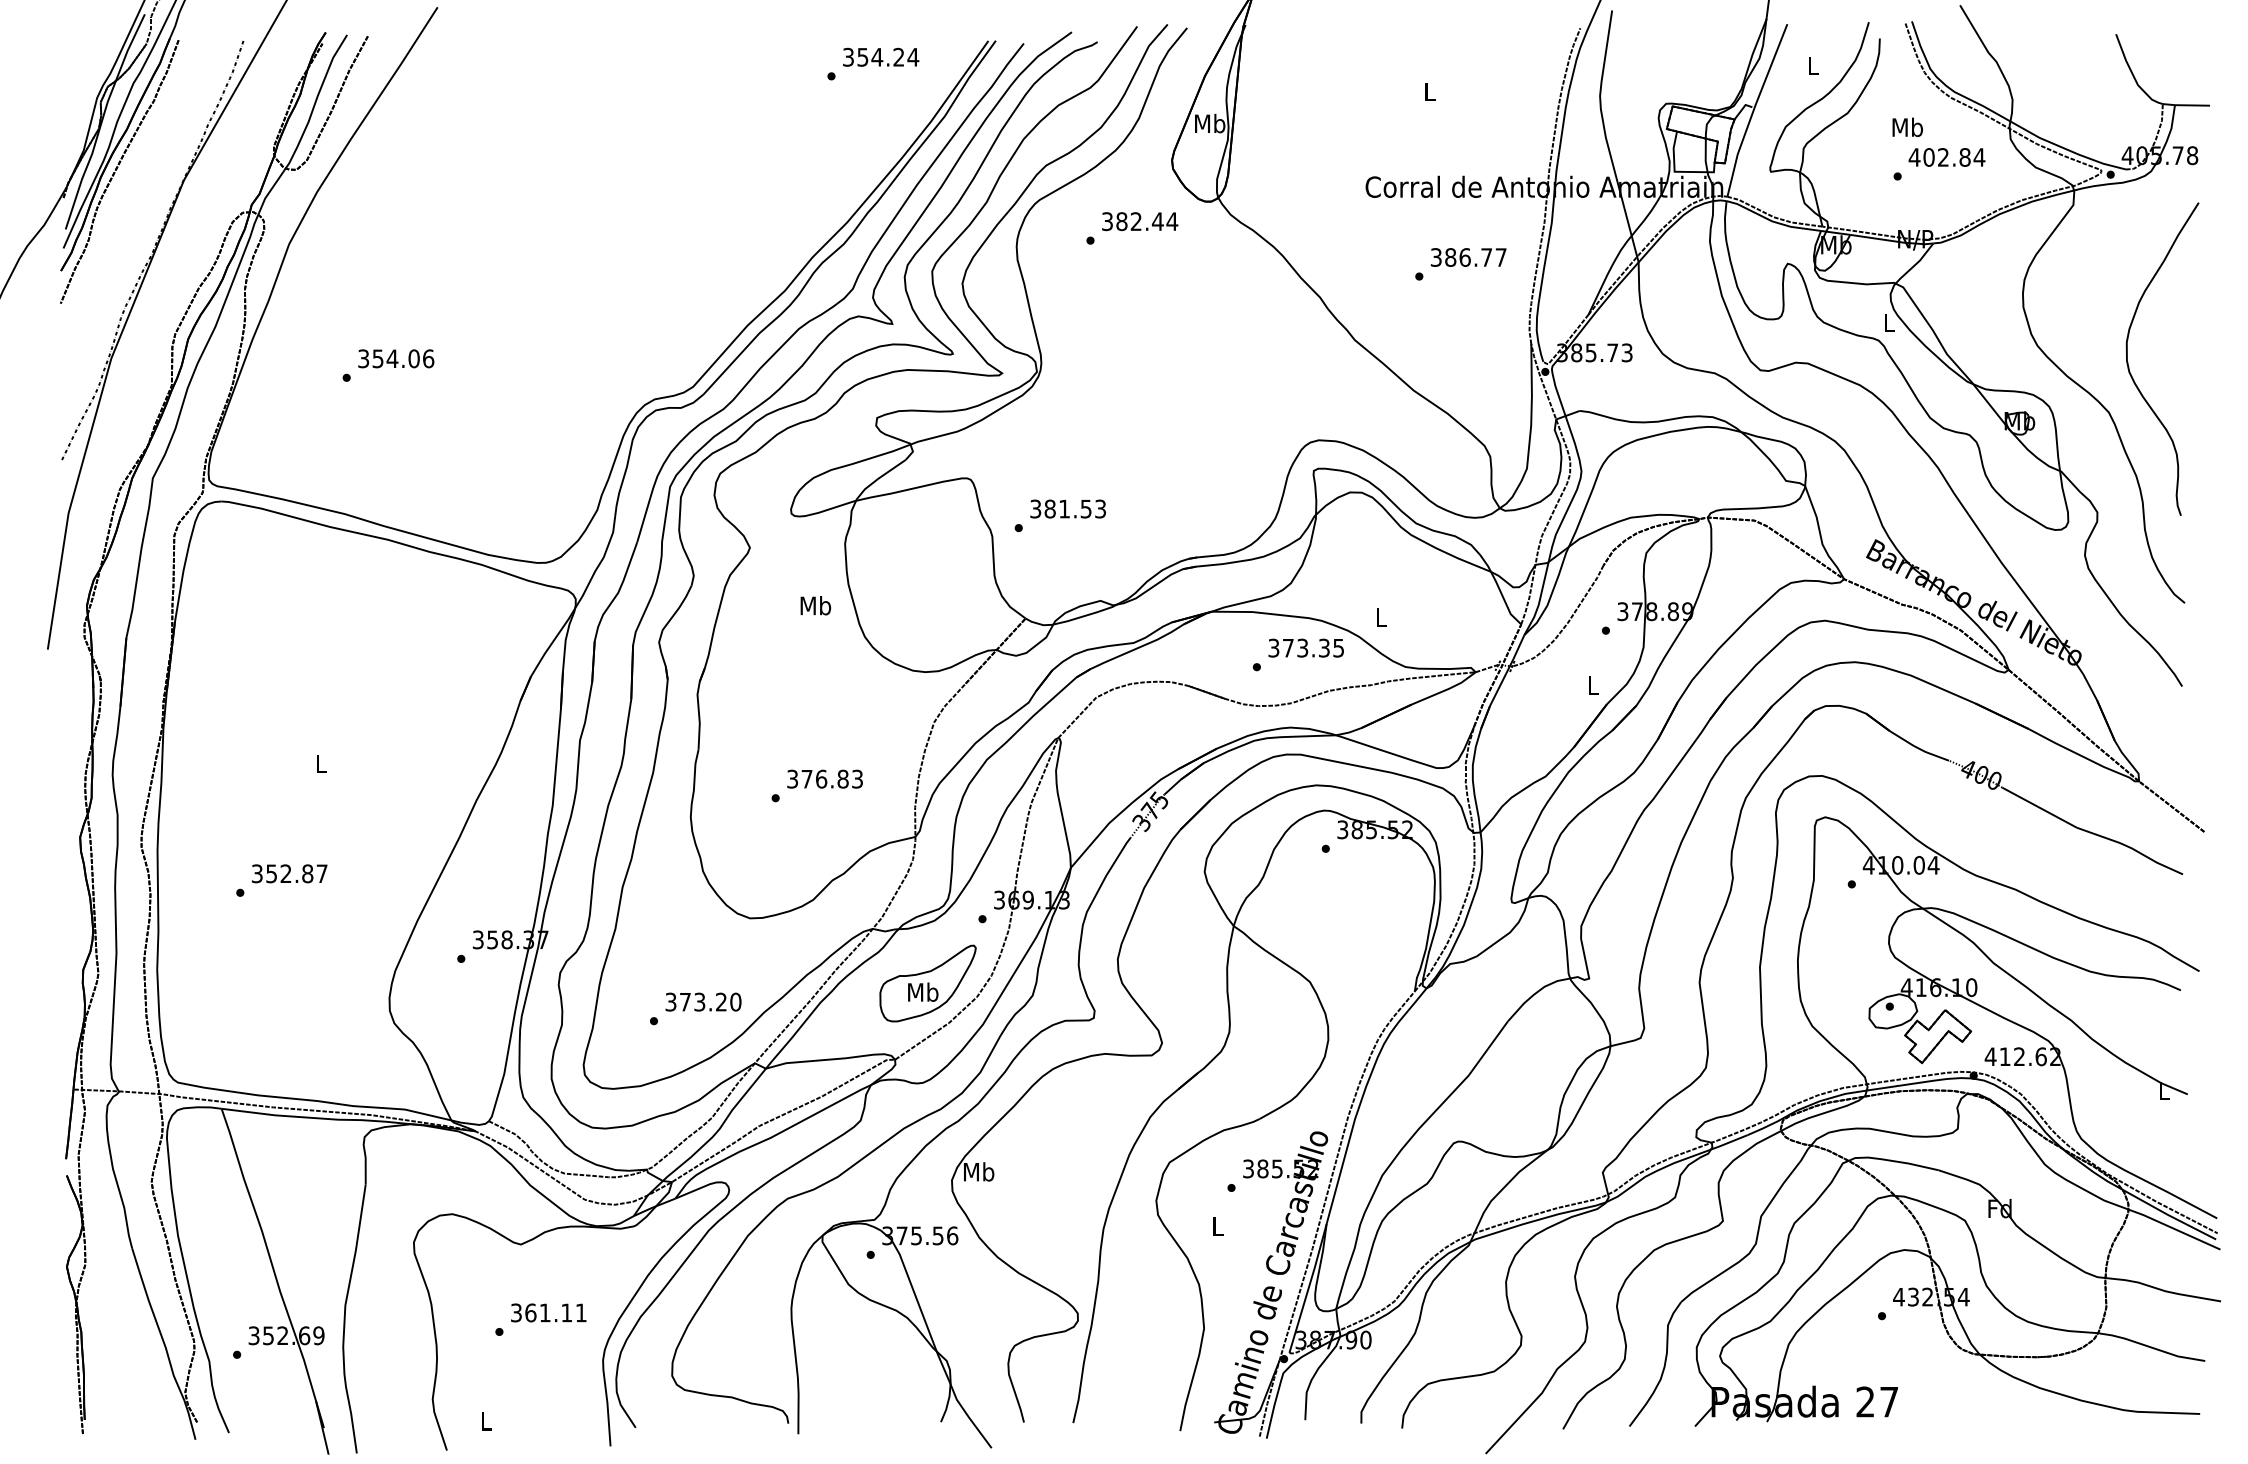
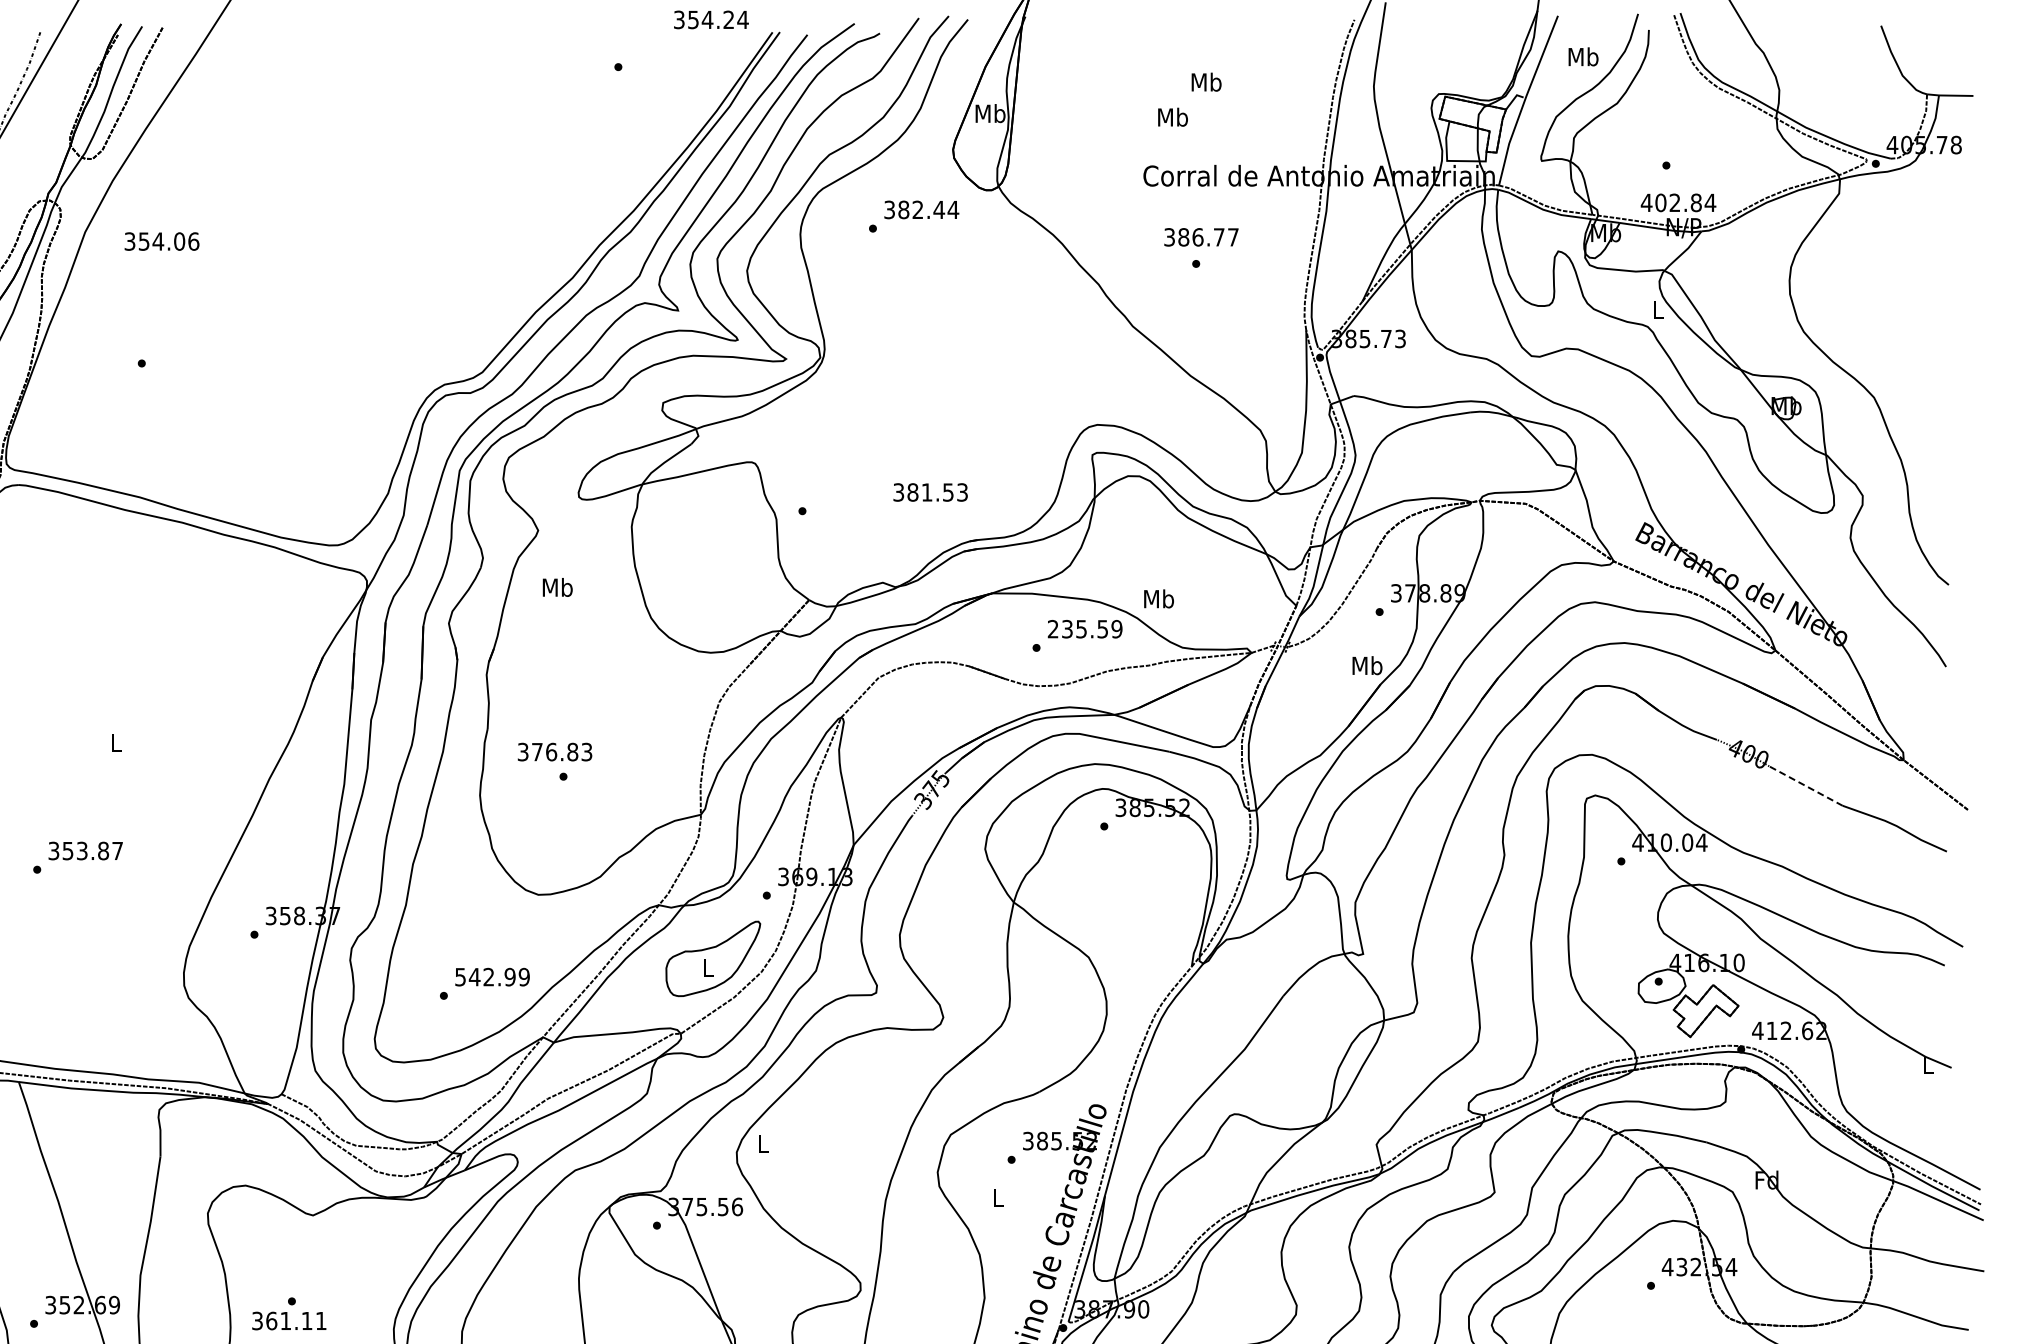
text: (881, 56) -> (711, 19), moved
text: (1813, 65) -> (1583, 56), L -> Mb
text: (1429, 91) -> (1206, 82), L -> Mb
text: (1907, 126) -> (1172, 116), moved
text: (1946, 157) -> (1678, 202), moved
text: (1468, 257) -> (1201, 237), moved
text: (396, 358) -> (162, 241), moved
curve: (2129, 366) -> (1894, 352), removed
text: (1067, 508) -> (929, 491), moved
text: (815, 605) -> (557, 587), moved
text: (1381, 616) -> (1159, 598), L -> Mb
text: (1306, 647) -> (1085, 628), 373.35 -> 235.59
text: (1593, 684) -> (1367, 664), L -> Mb
text: (824, 778) -> (554, 751), moved
line: (2039, 807) -> (1805, 785), solid -> dashed
text: (285, 873) -> (81, 850), 352.87 -> 353.87
text: (923, 991) -> (708, 966), Mb -> L
text: (703, 1001) -> (492, 976), 373.20 -> 542.99
text: (979, 1171) -> (763, 1143), Mb -> L
text: (548, 1312) -> (289, 1320), moved

